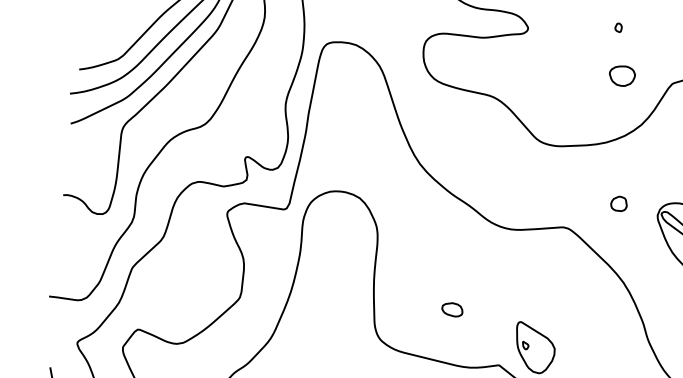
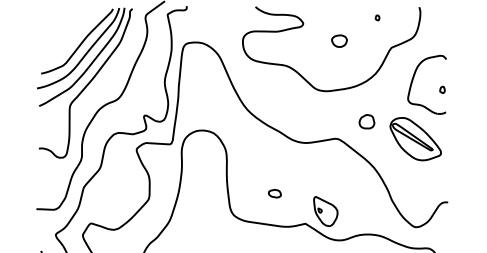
part: (618, 27) -> (377, 17), moved
part: (622, 74) -> (339, 40), moved
part: (618, 203) -> (366, 121), size x1.6

